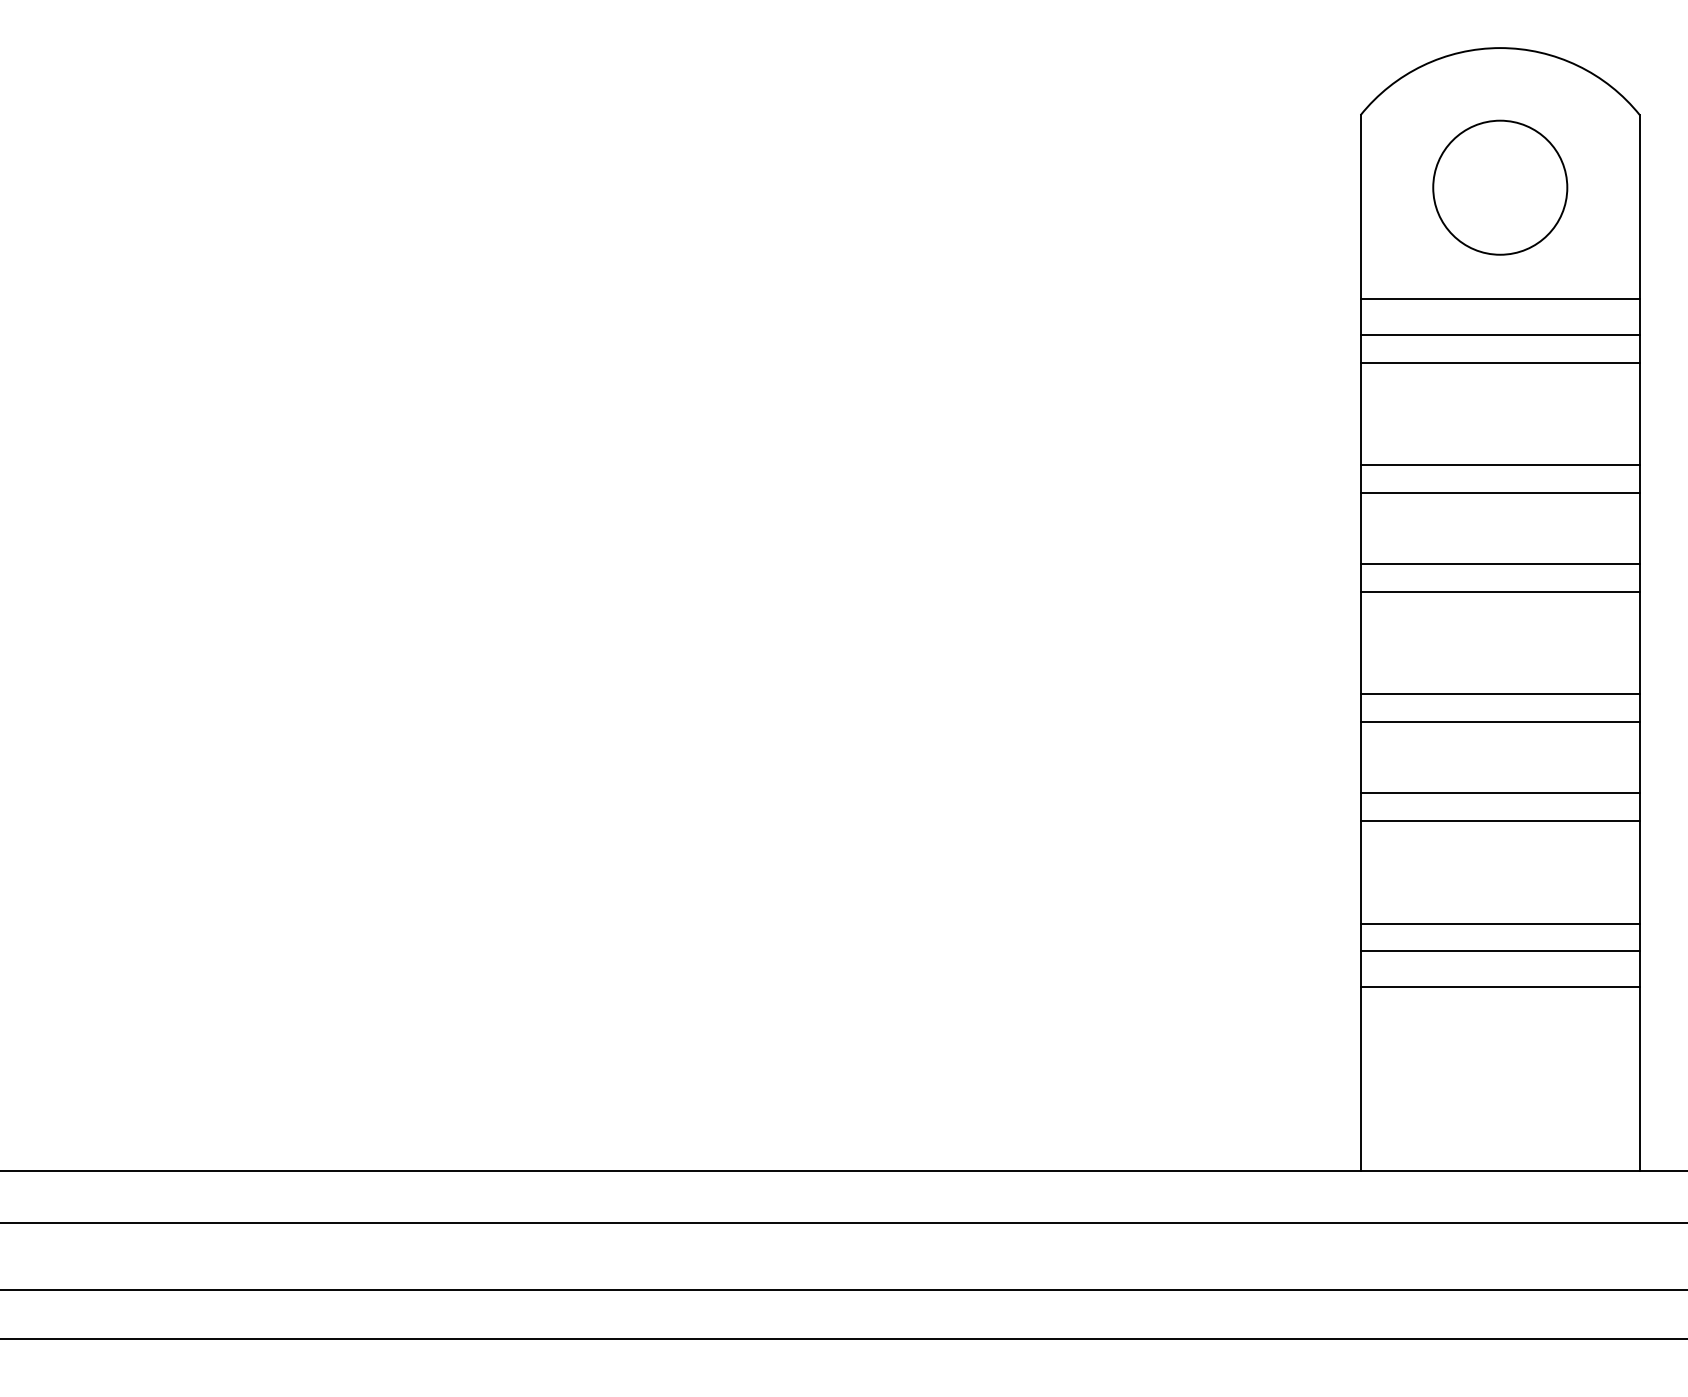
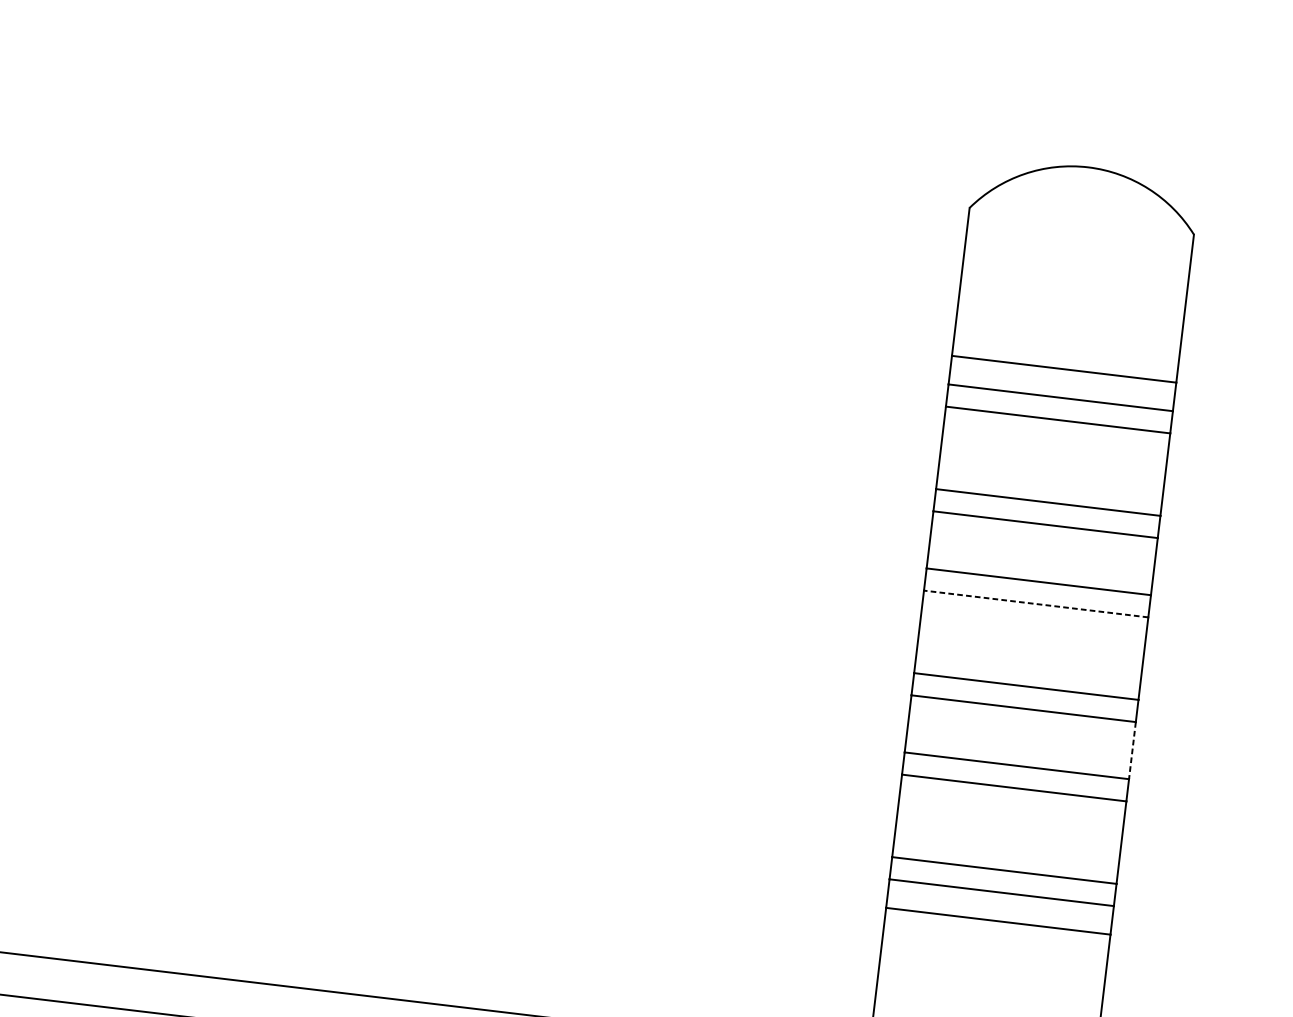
circle: (1500, 187) -> (1075, 279), removed
line: (1500, 591) -> (1036, 603), solid -> dashed
line: (1639, 757) -> (1132, 750), solid -> dashed

